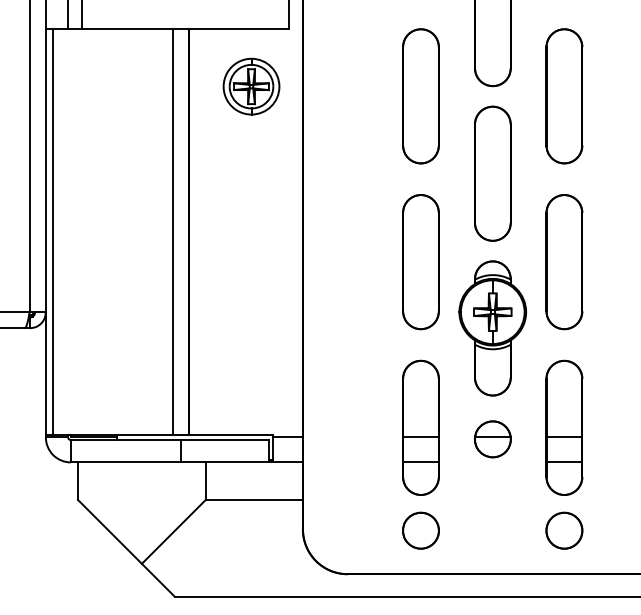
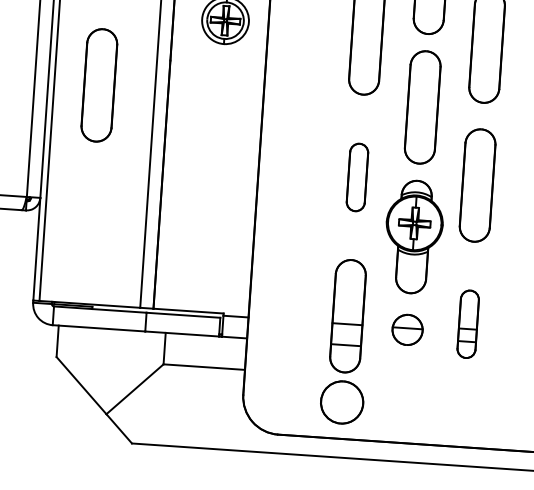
part: (106, 173) -> (99, 85), added
part: (420, 262) -> (357, 177), size x0.6
part: (564, 427) -> (468, 324), size x0.6
part: (420, 530) -> (341, 402), size x1.4
part: (564, 530) -> (462, 410), removed

